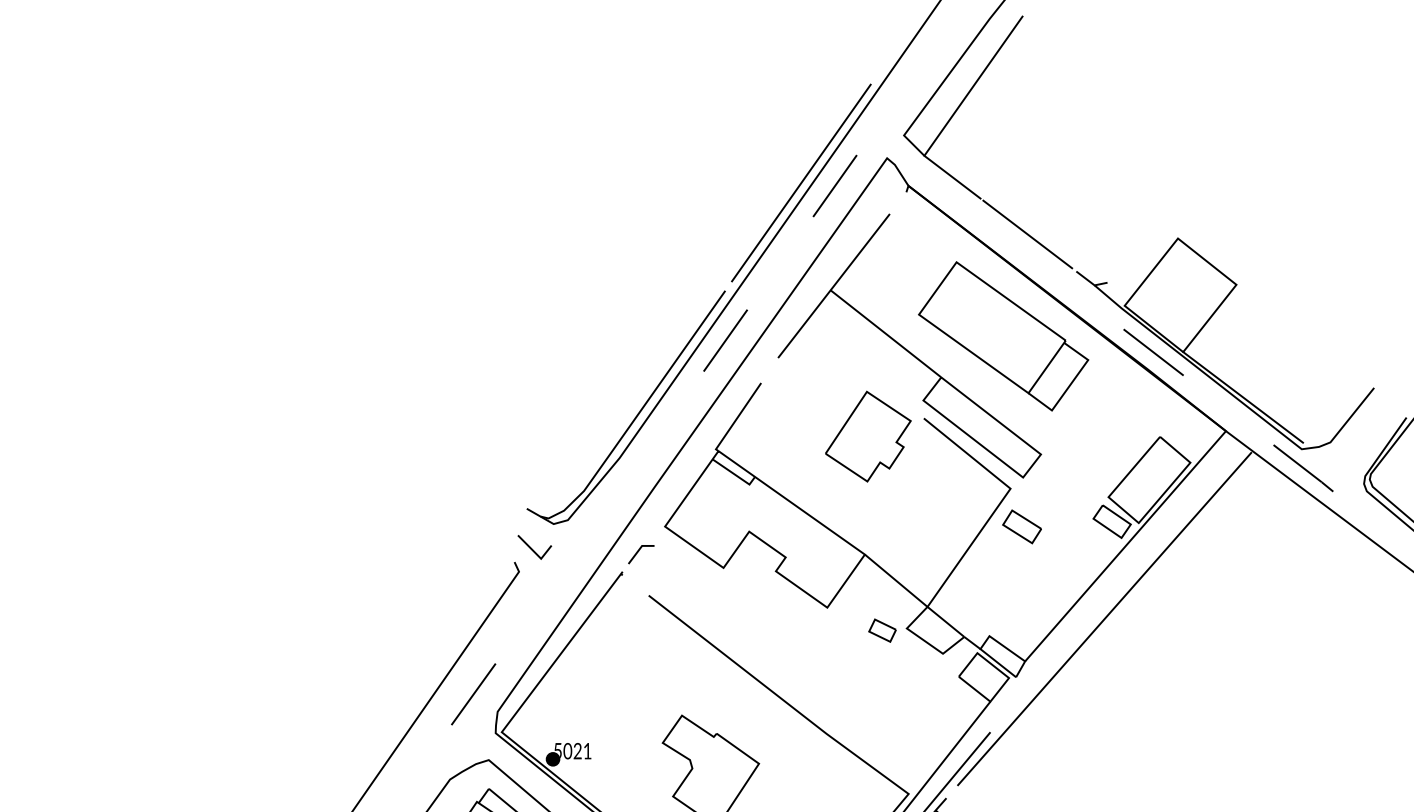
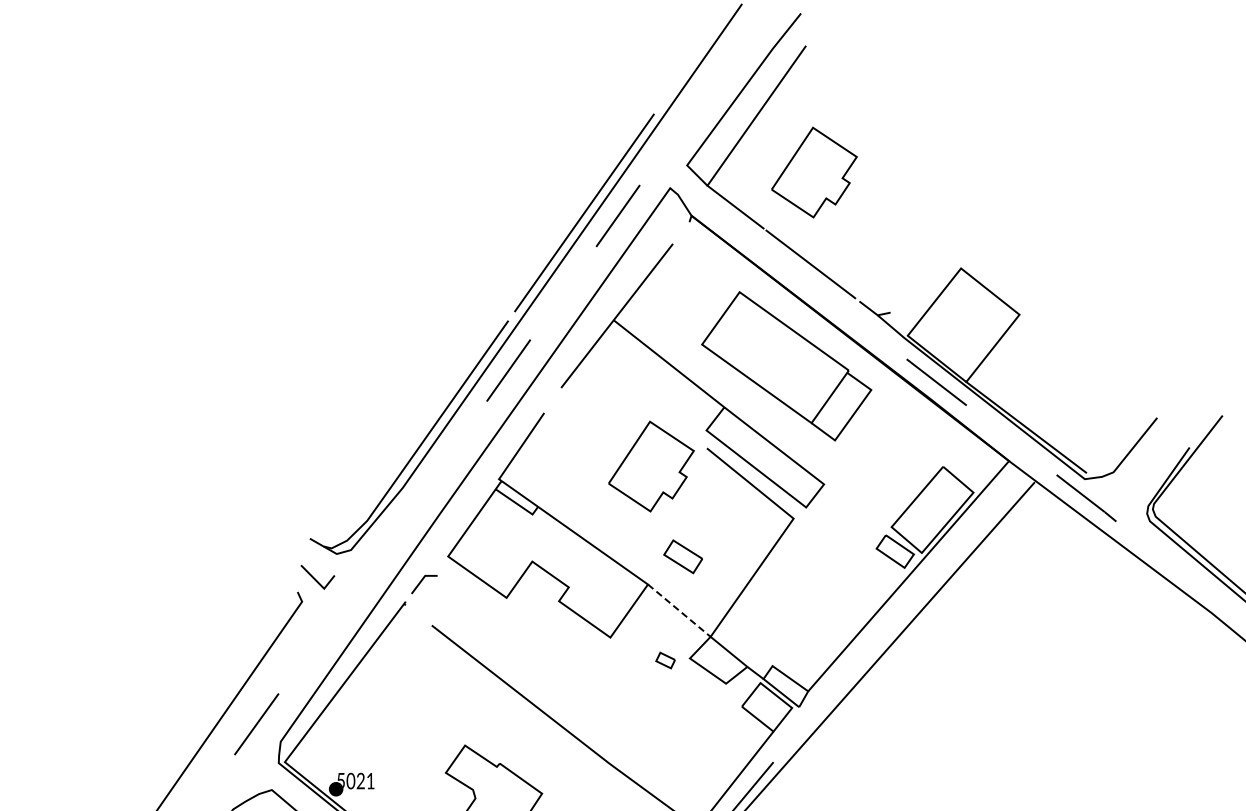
part: (1031, 142) -> (814, 172), added
part: (1021, 526) -> (682, 556), moved
line: (896, 580) -> (679, 610), solid -> dashed
part: (882, 630) -> (665, 660), size x0.7

